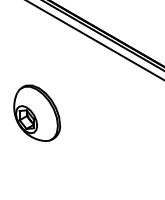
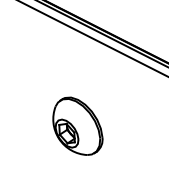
part: (37, 112) -> (78, 125), moved

